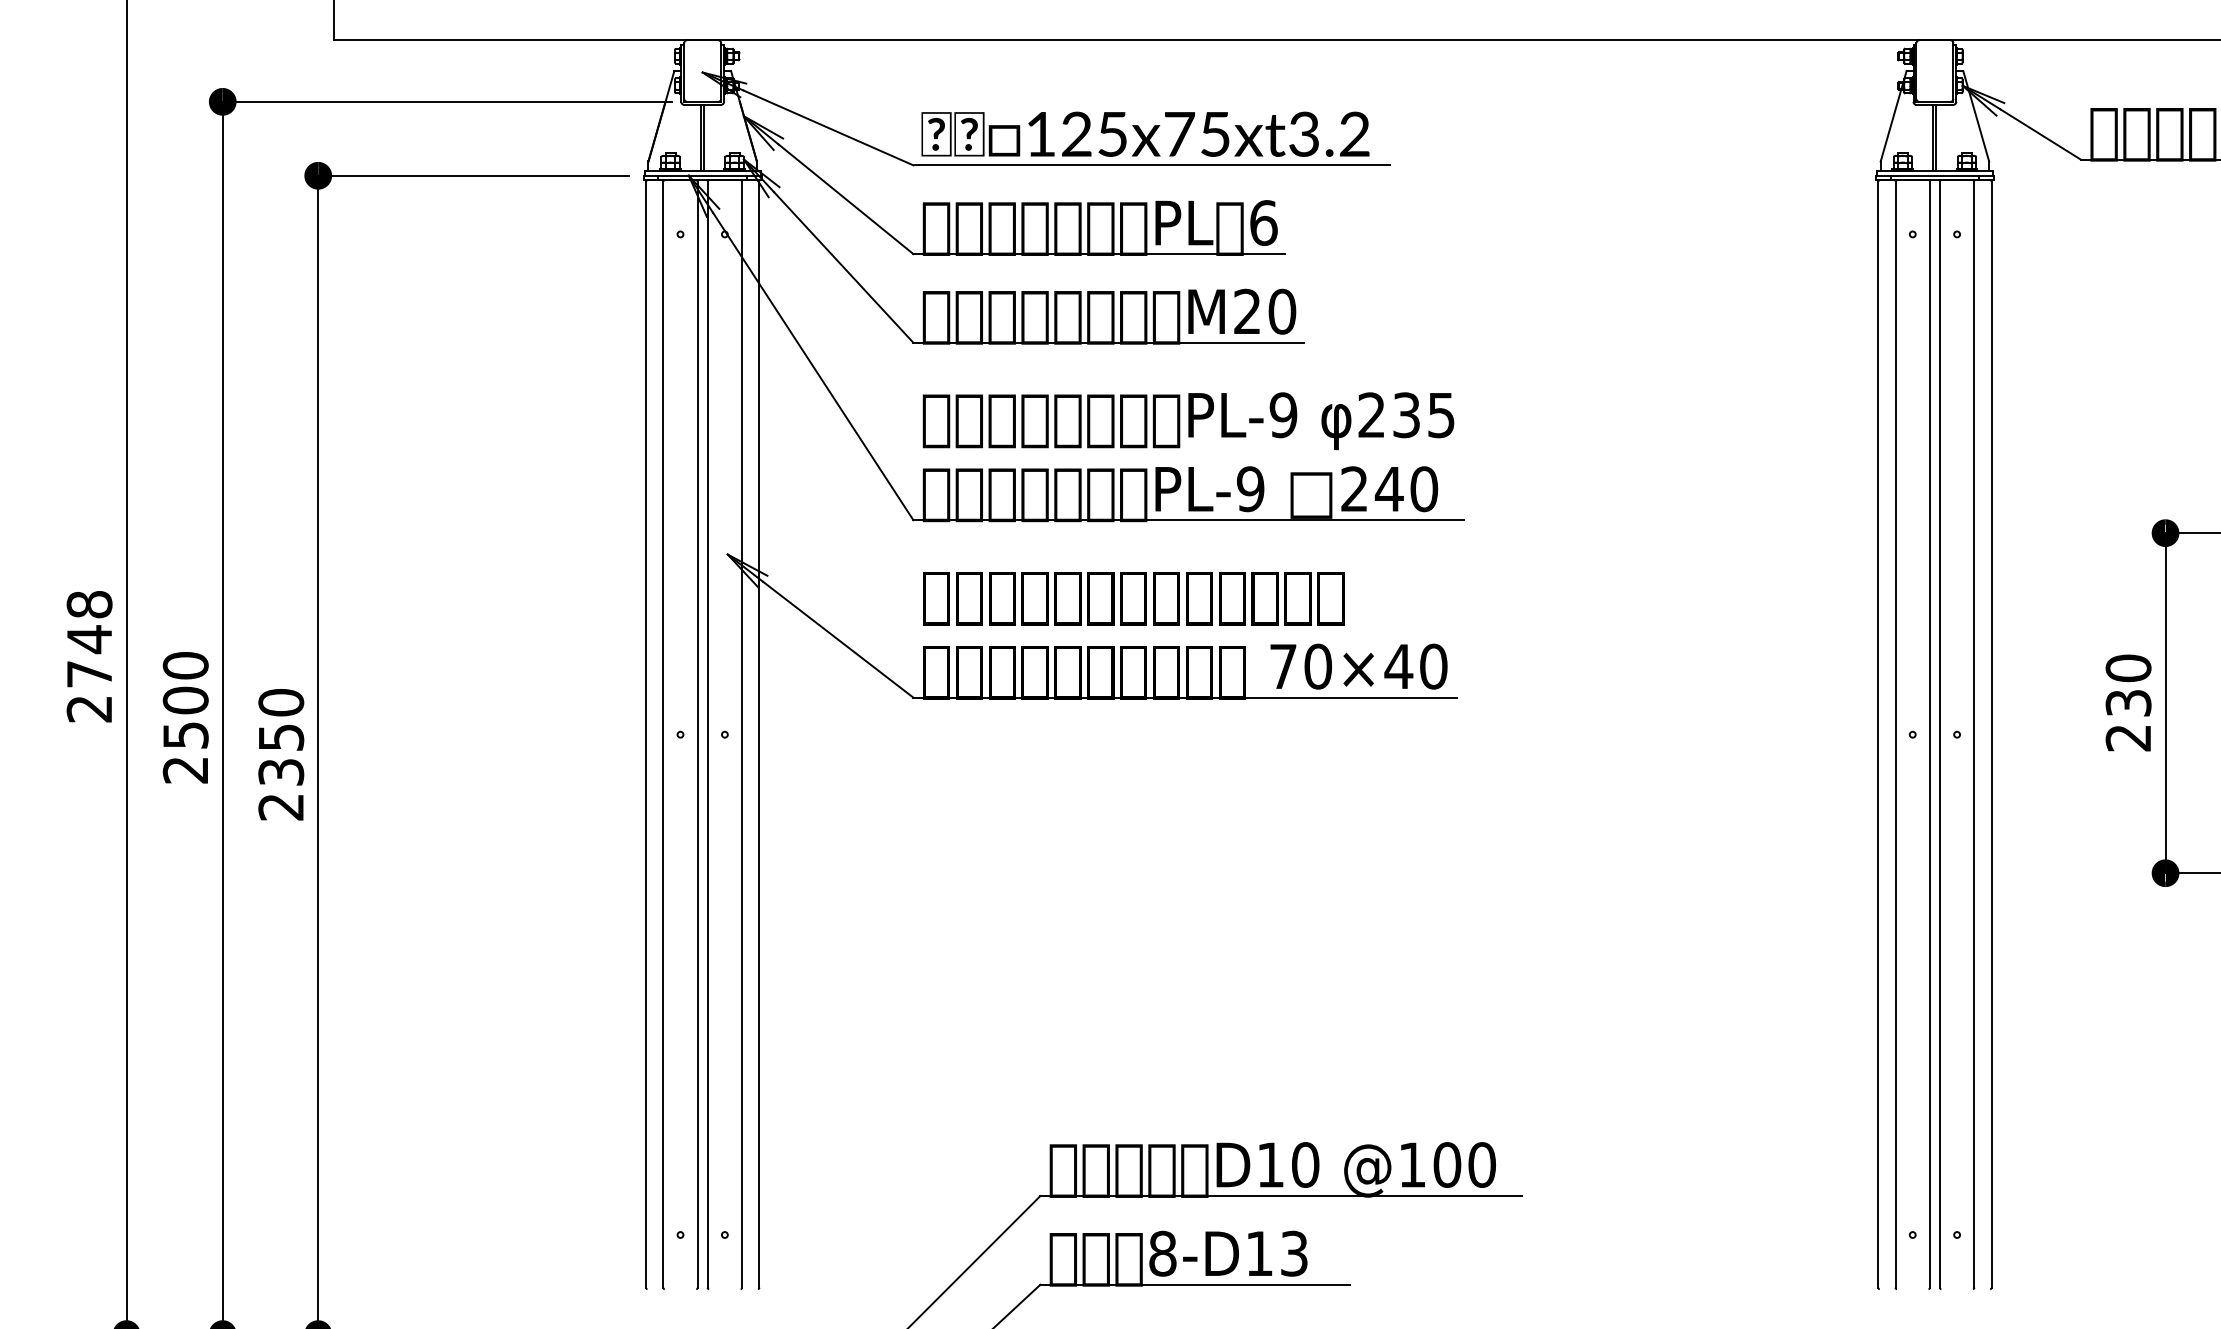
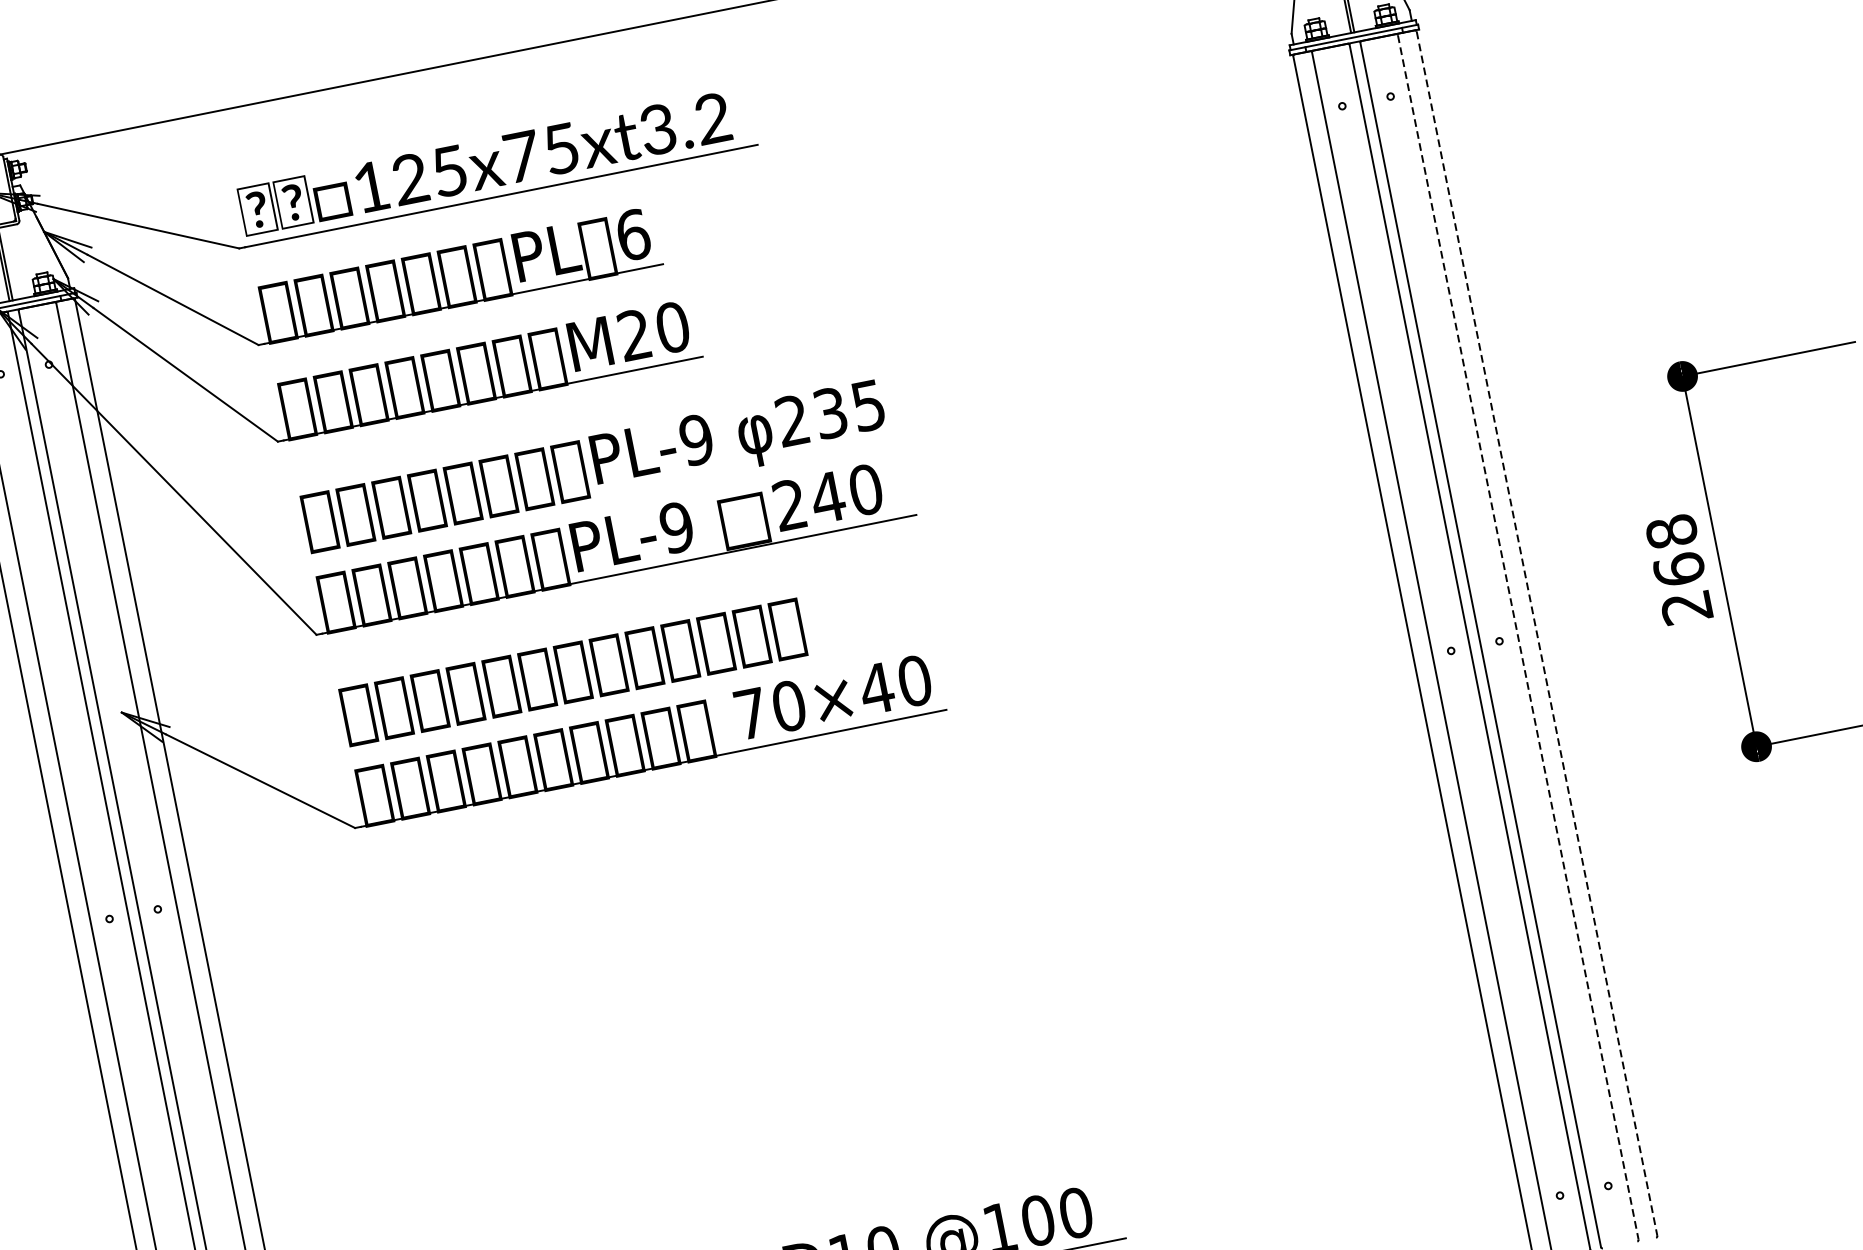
text: (2128, 685) -> (1675, 550), 230 -> 268
line: (1974, 735) -> (1518, 638), solid -> dashed
line: (1991, 735) -> (1537, 634), solid -> dashed

